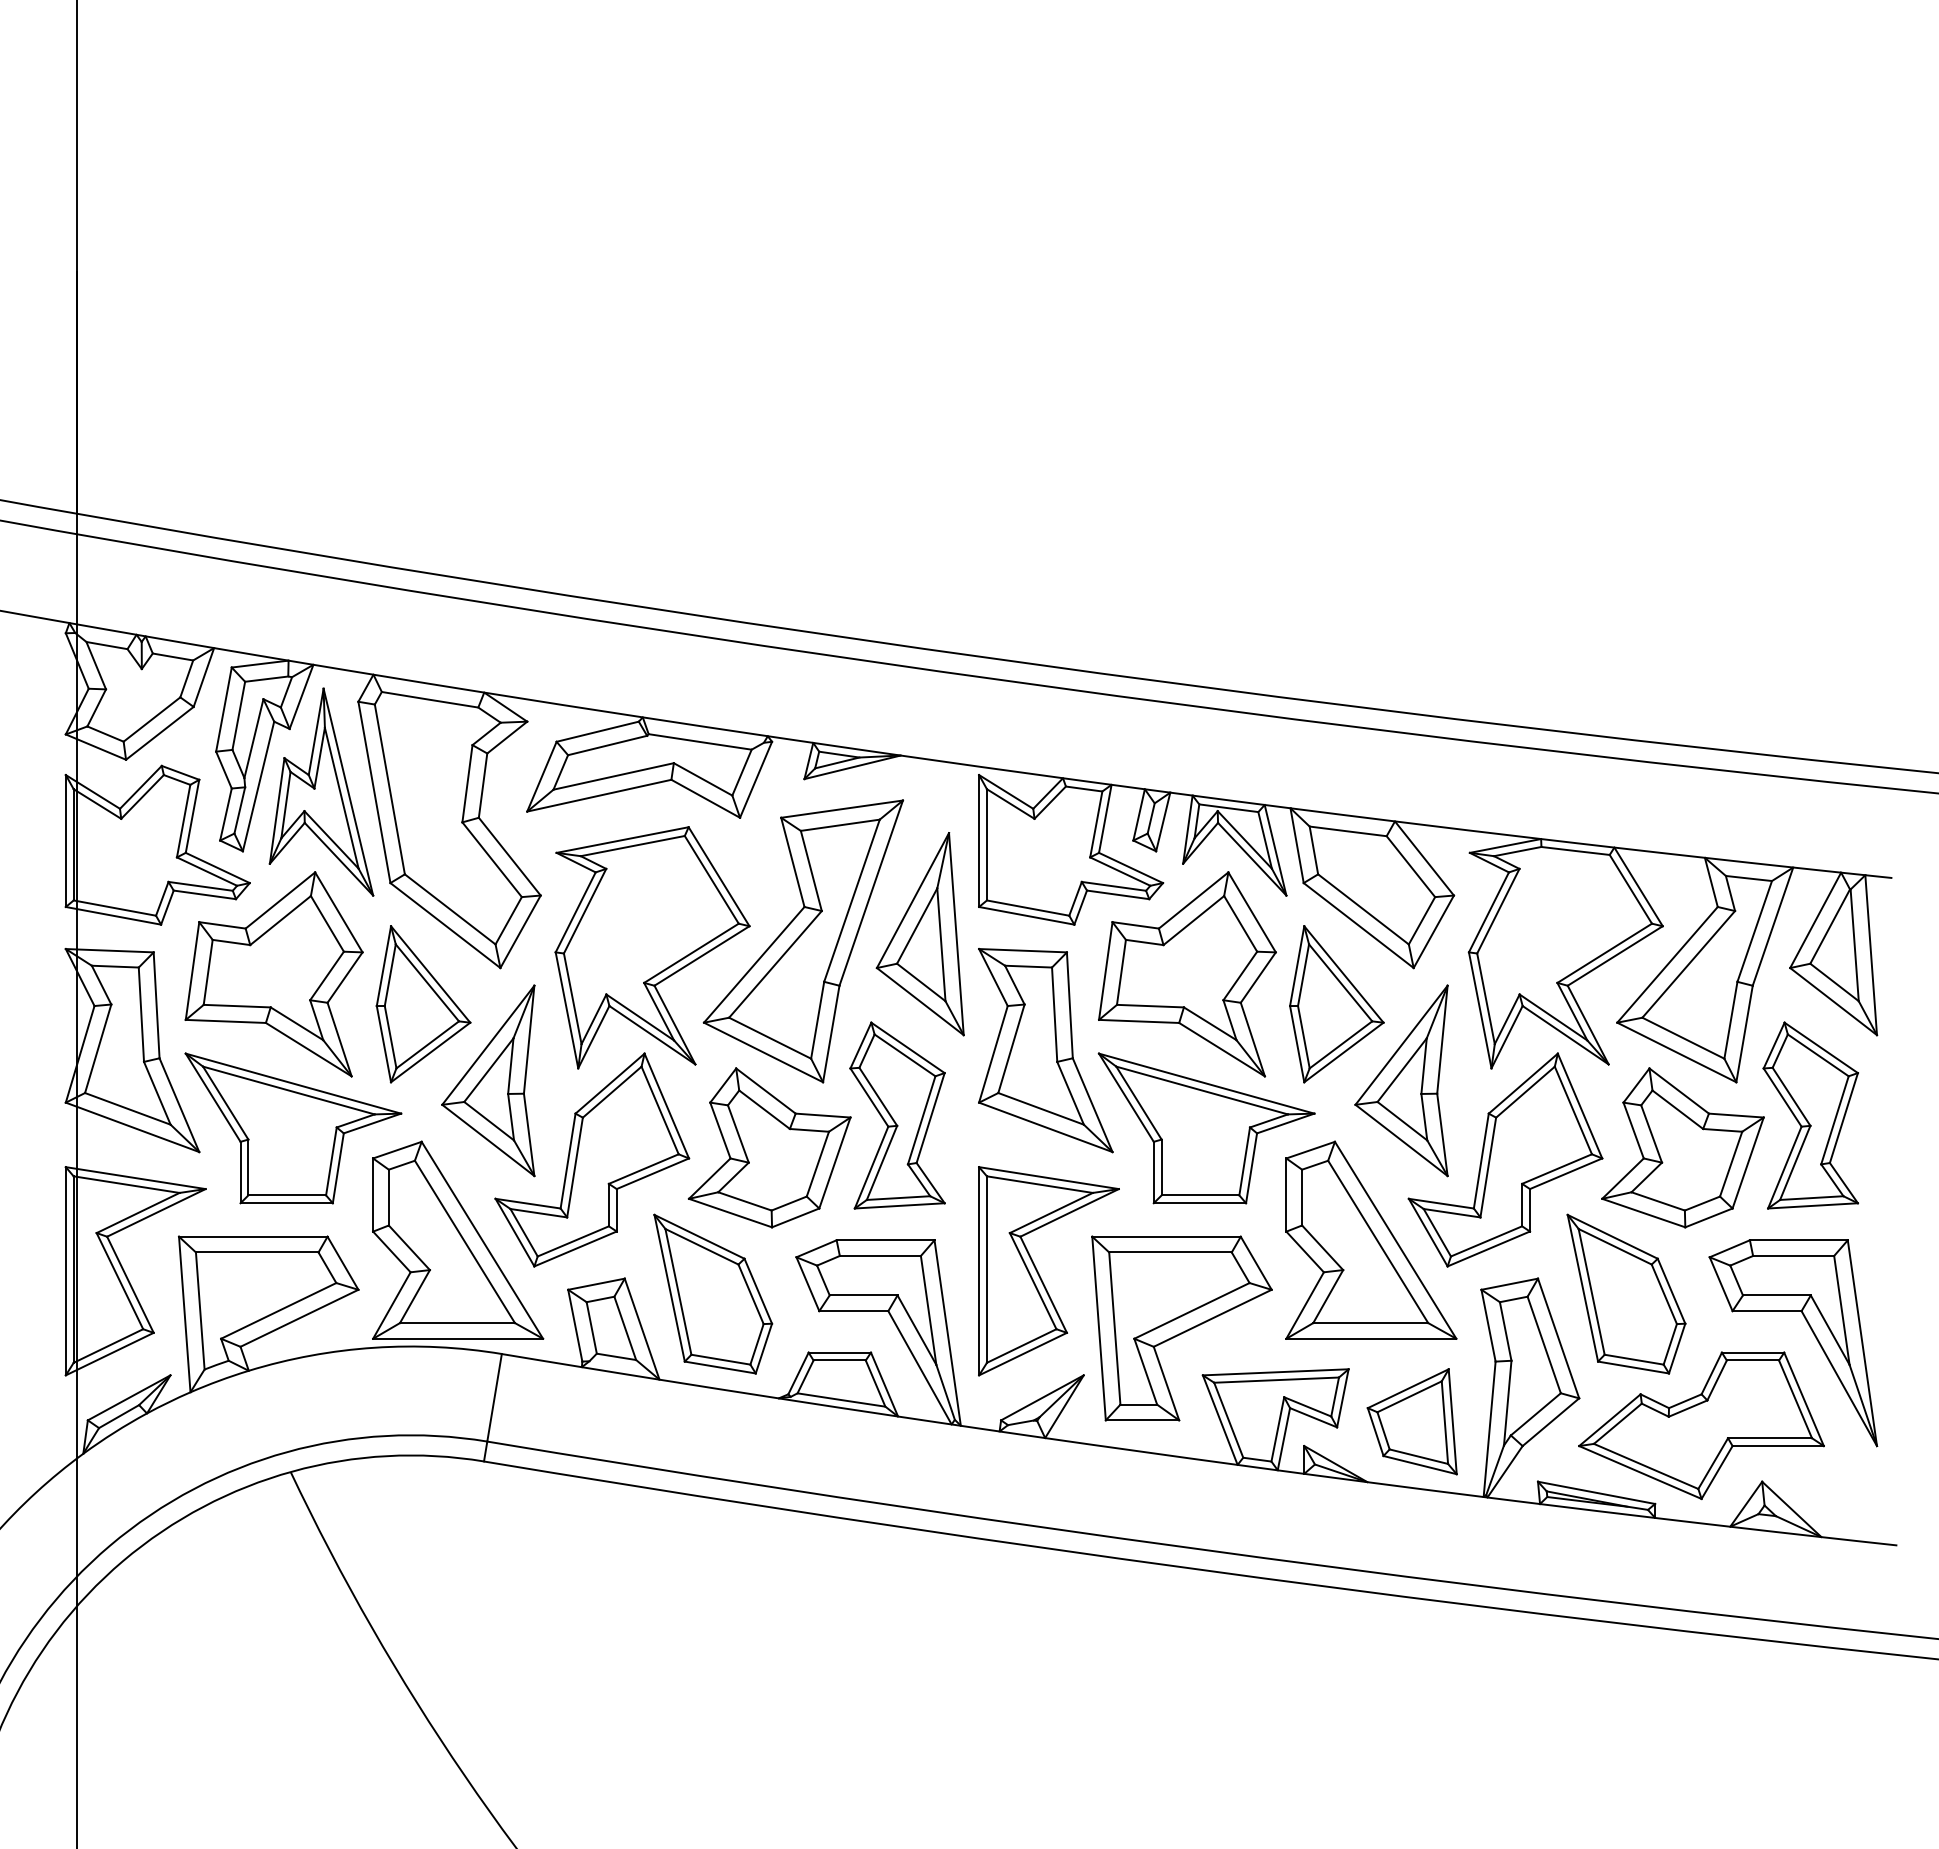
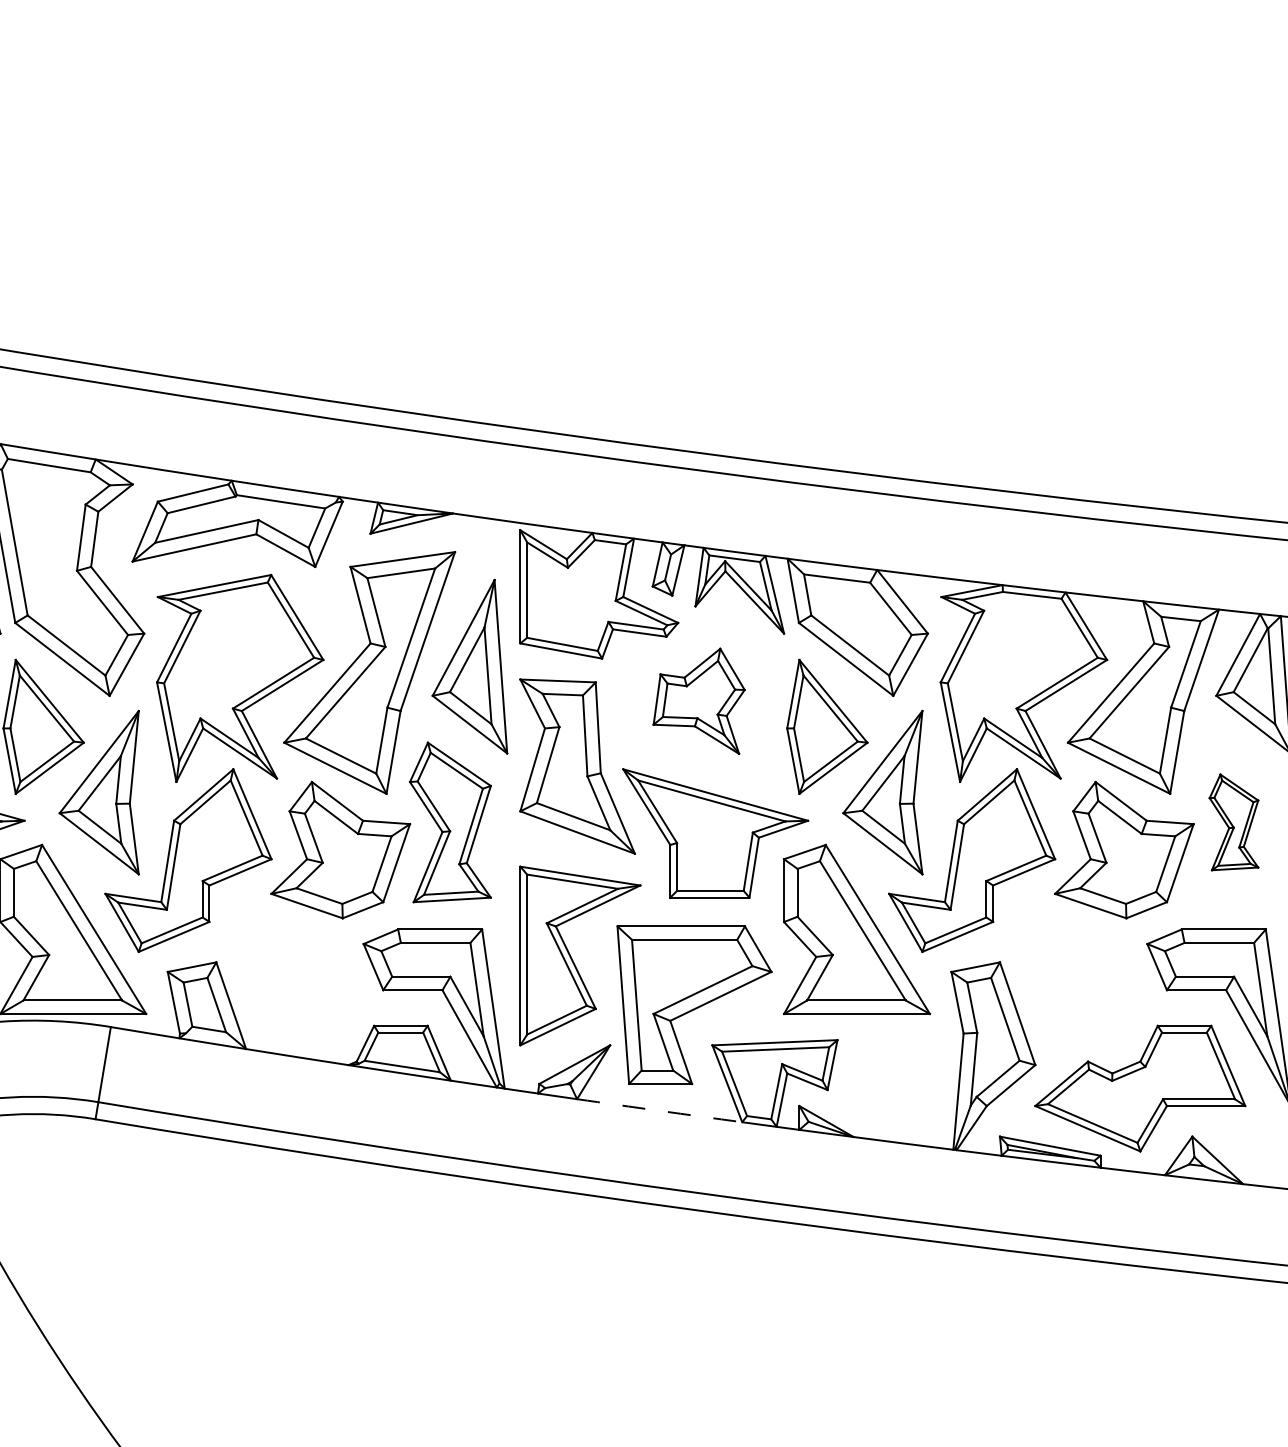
part: (1187, 974) -> (699, 701), size x0.6
part: (1810, 1115) -> (1233, 822), size x0.6
part: (713, 1293) -> (292, 975), removed
part: (1626, 1293) -> (1075, 975), removed
part: (1411, 1421) -> (891, 1084), removed
arc: (1141, 1451) -> (659, 1110), solid -> dashed

